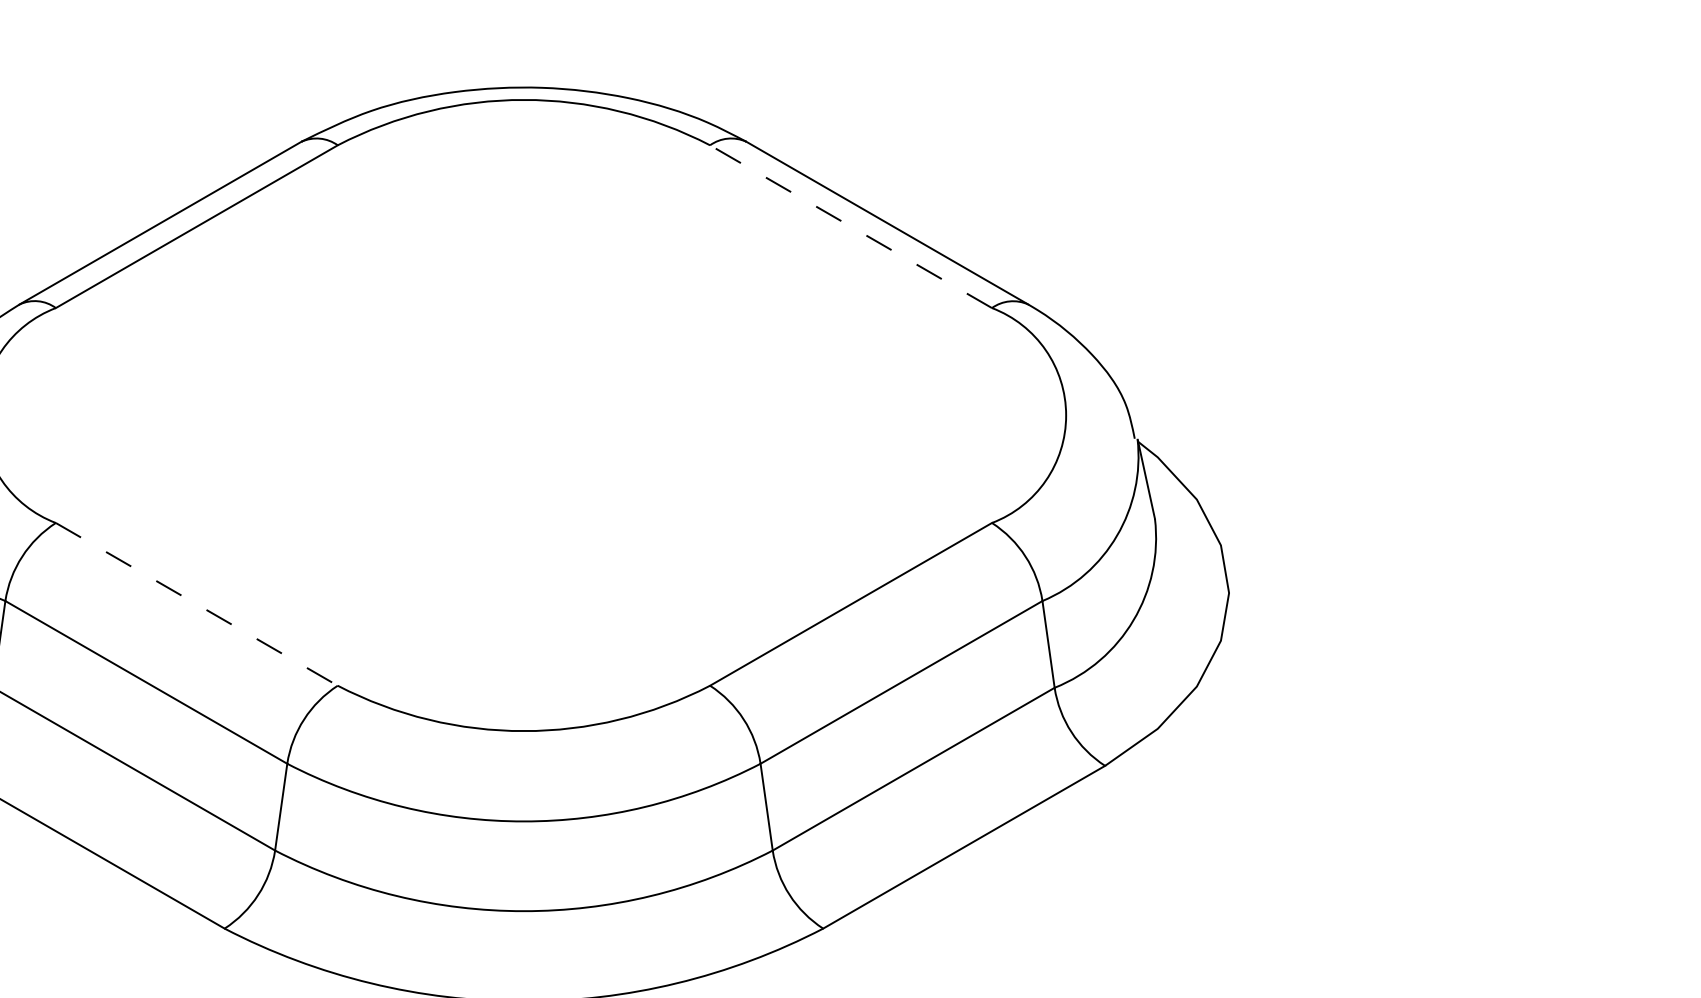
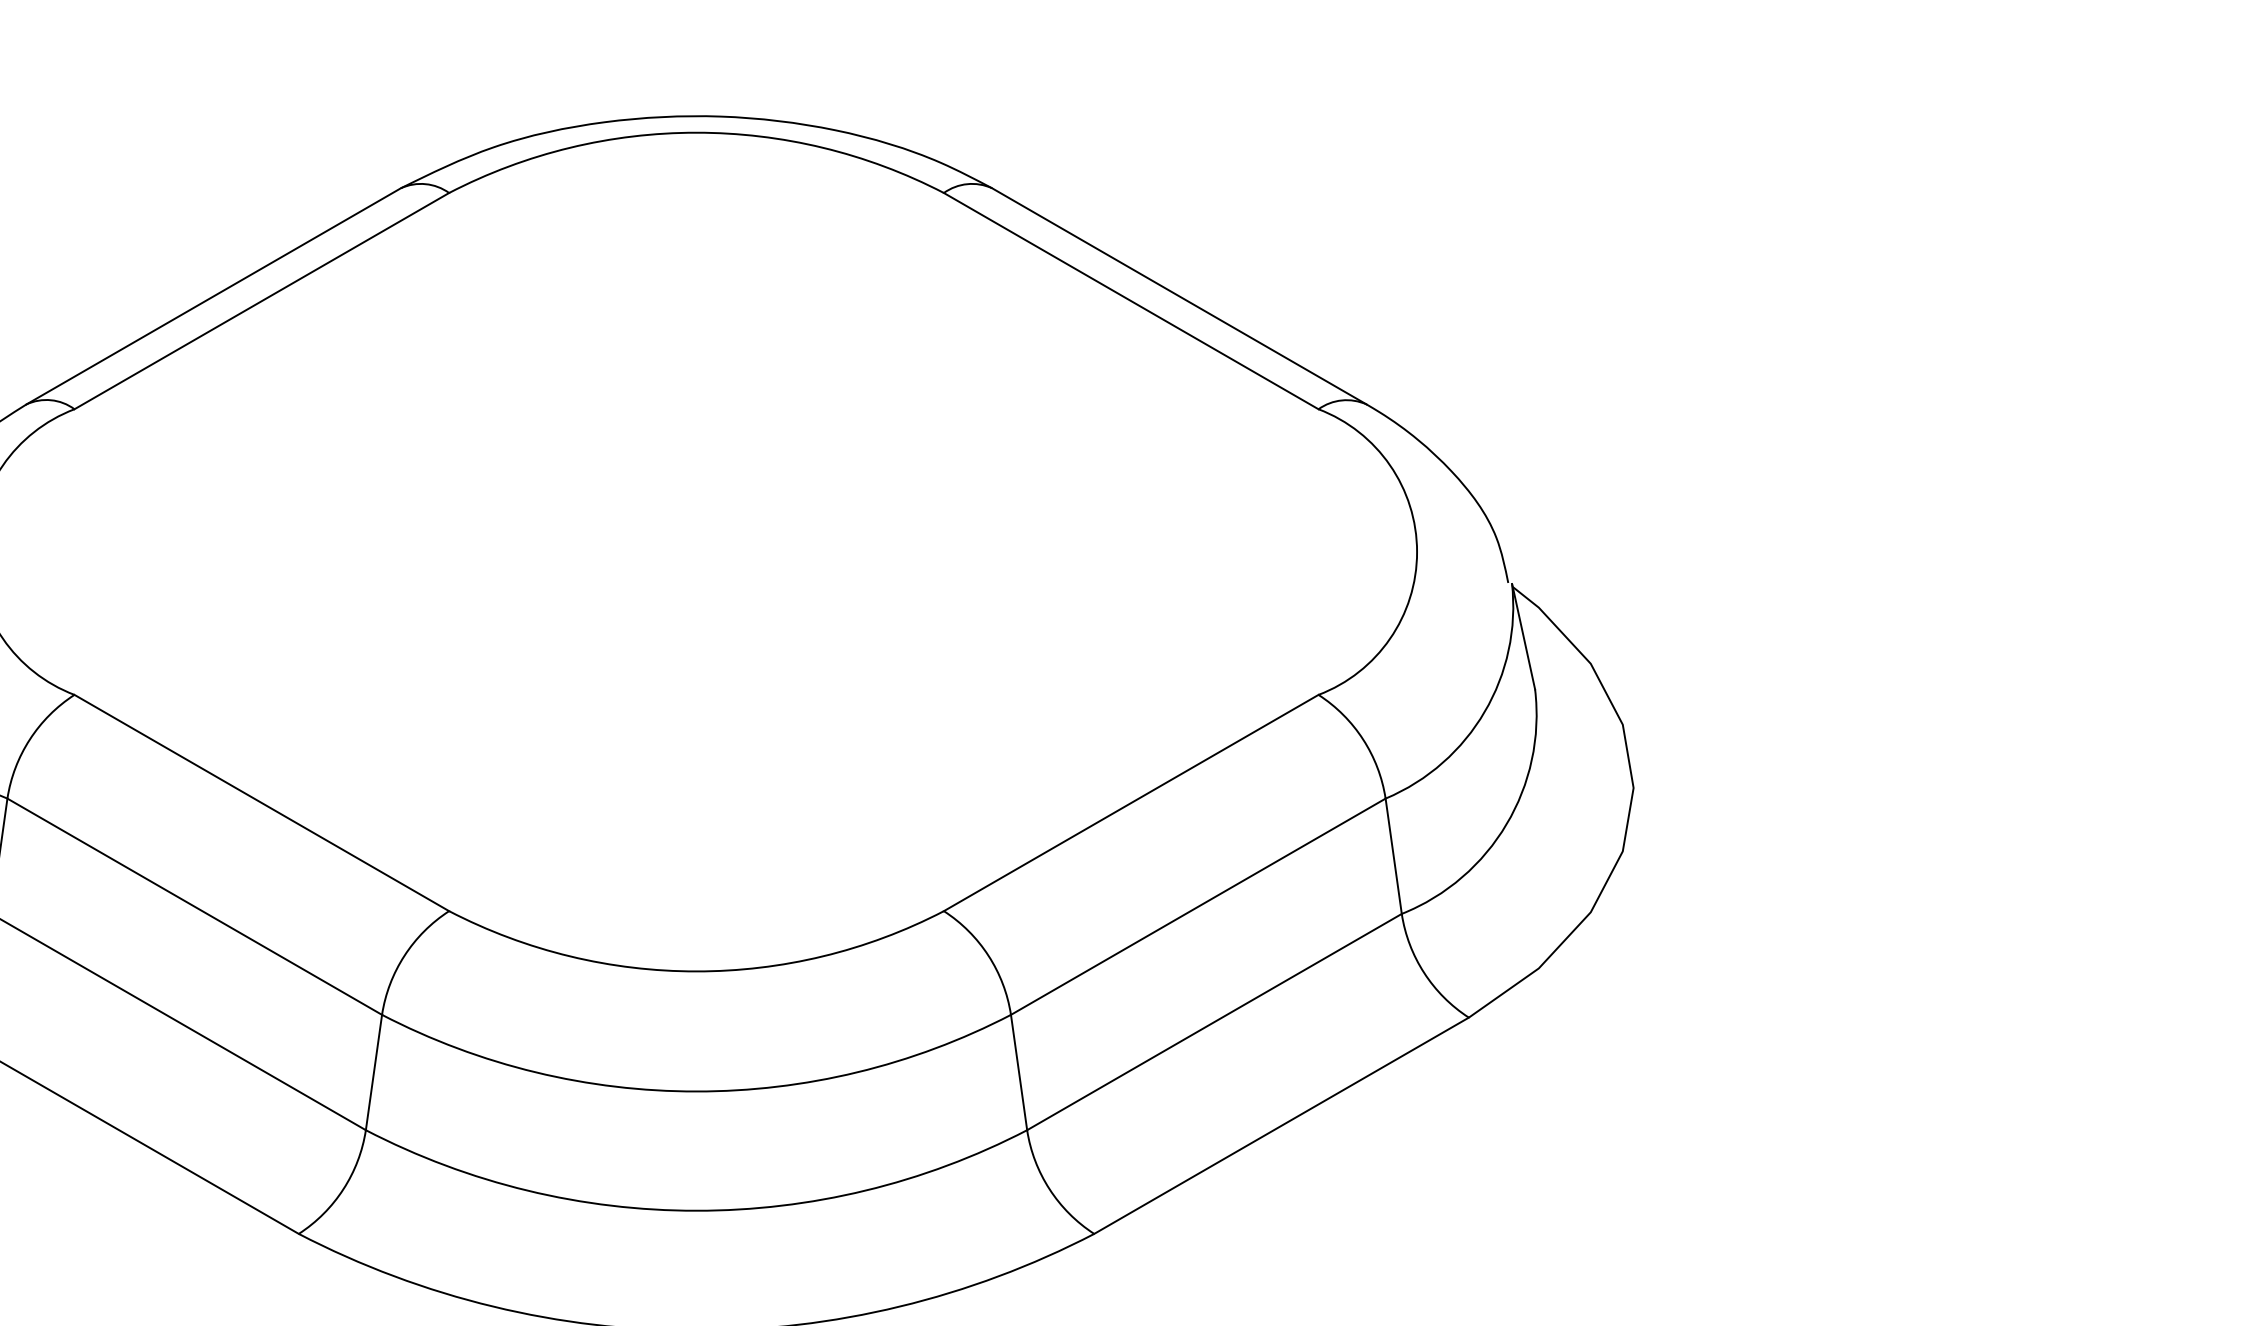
line: (850, 226) -> (1130, 300), dashed -> solid
line: (197, 604) -> (262, 803), dashed -> solid

